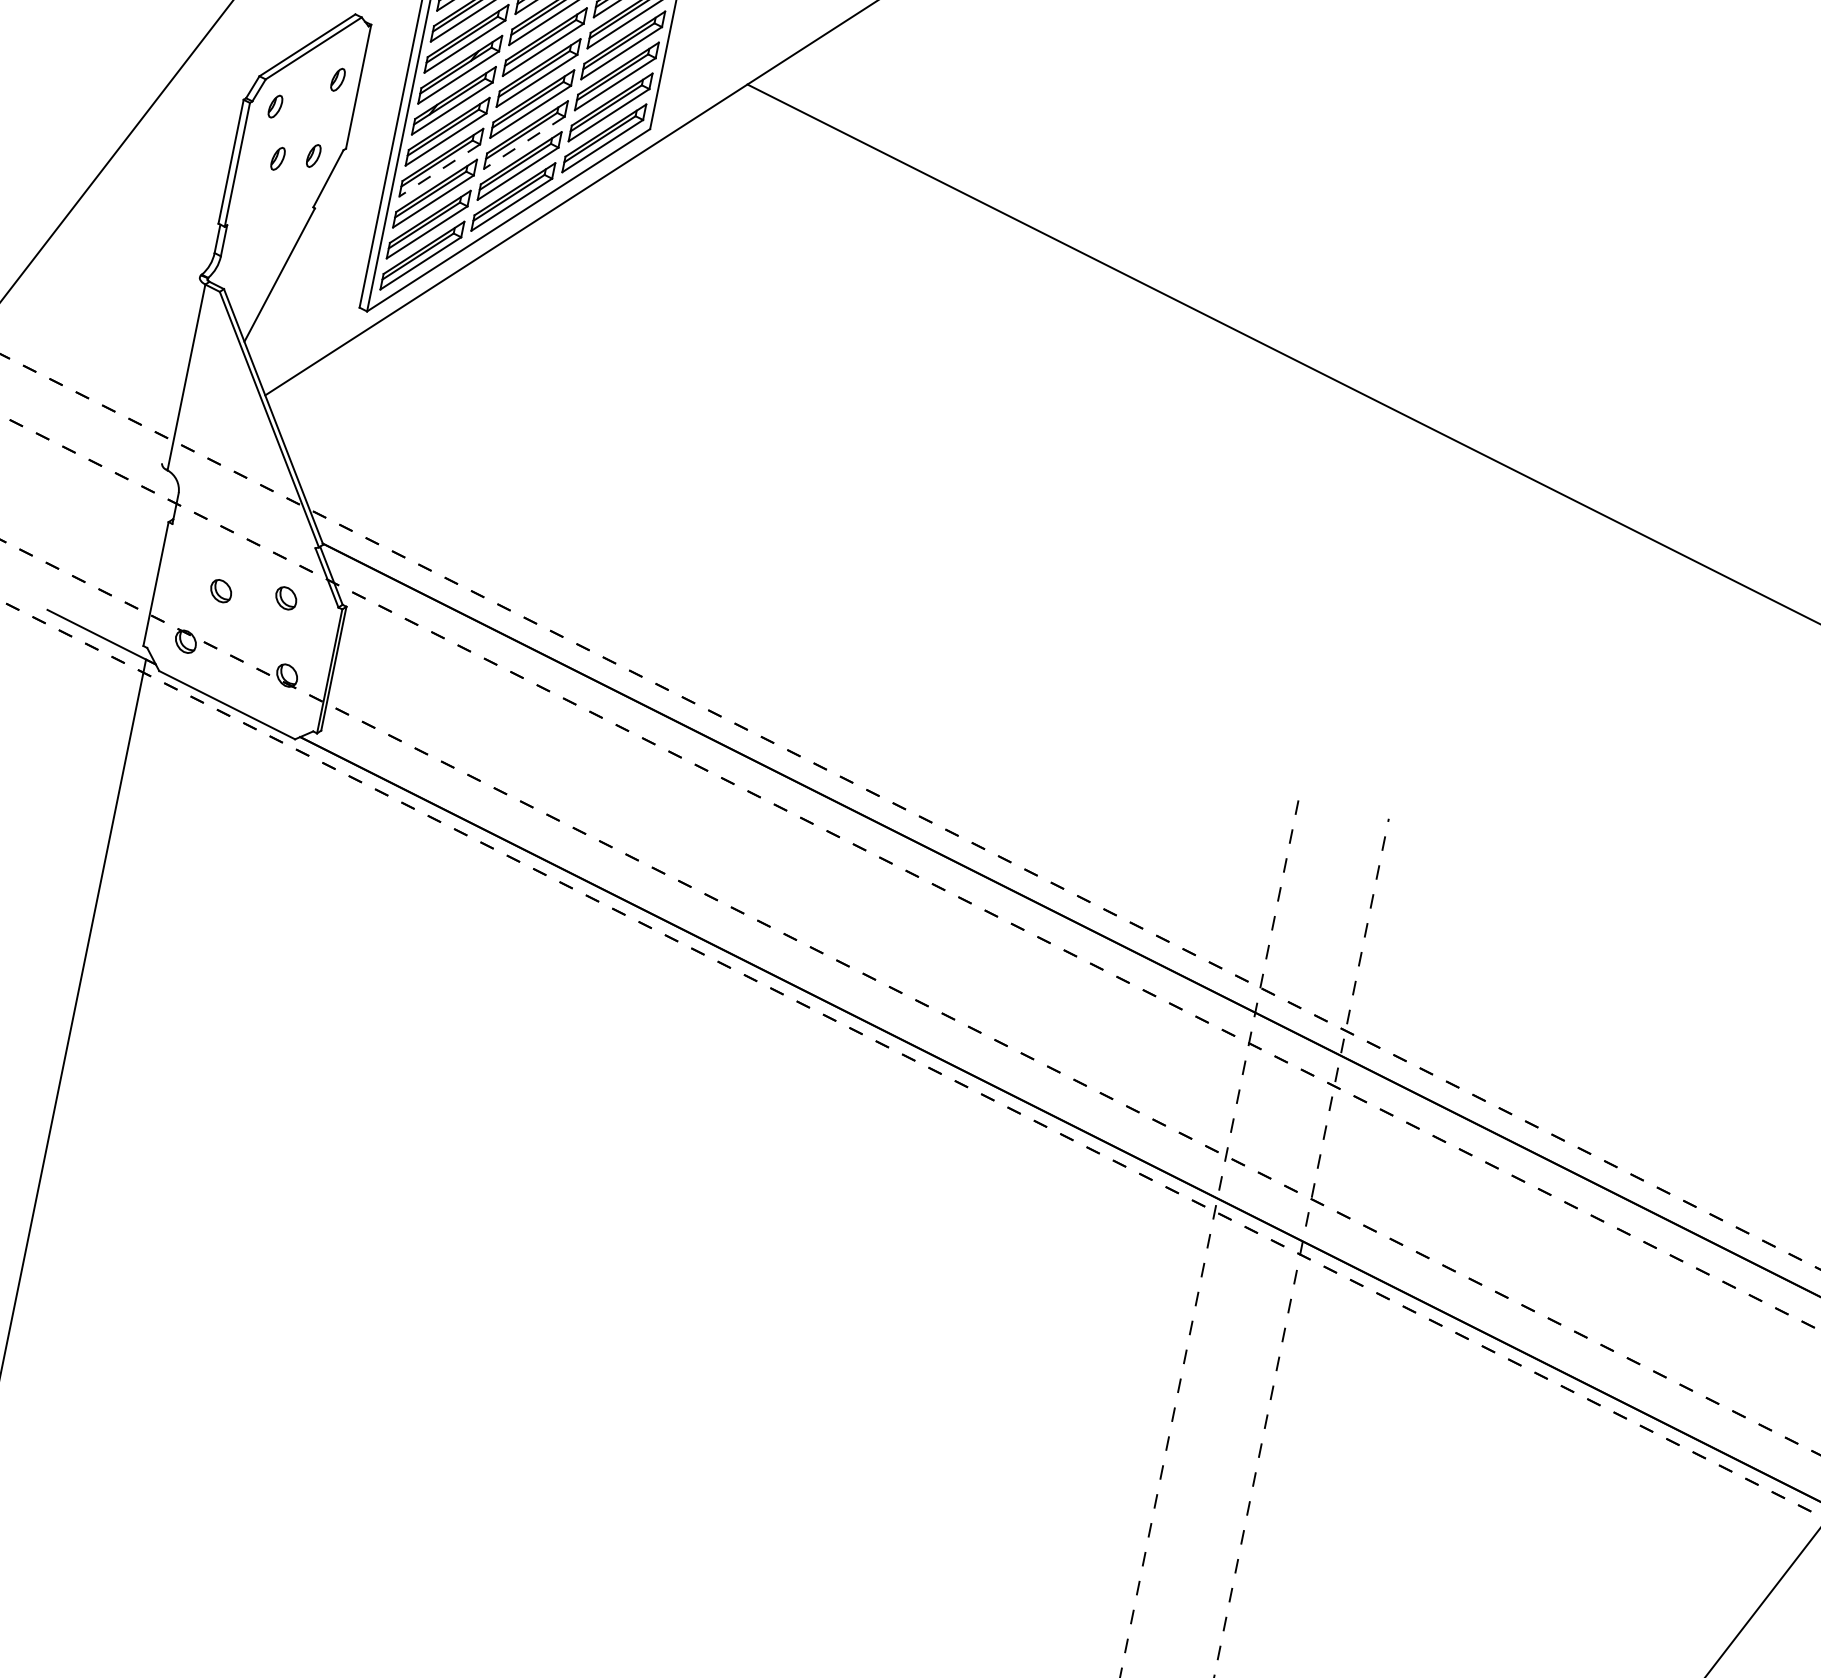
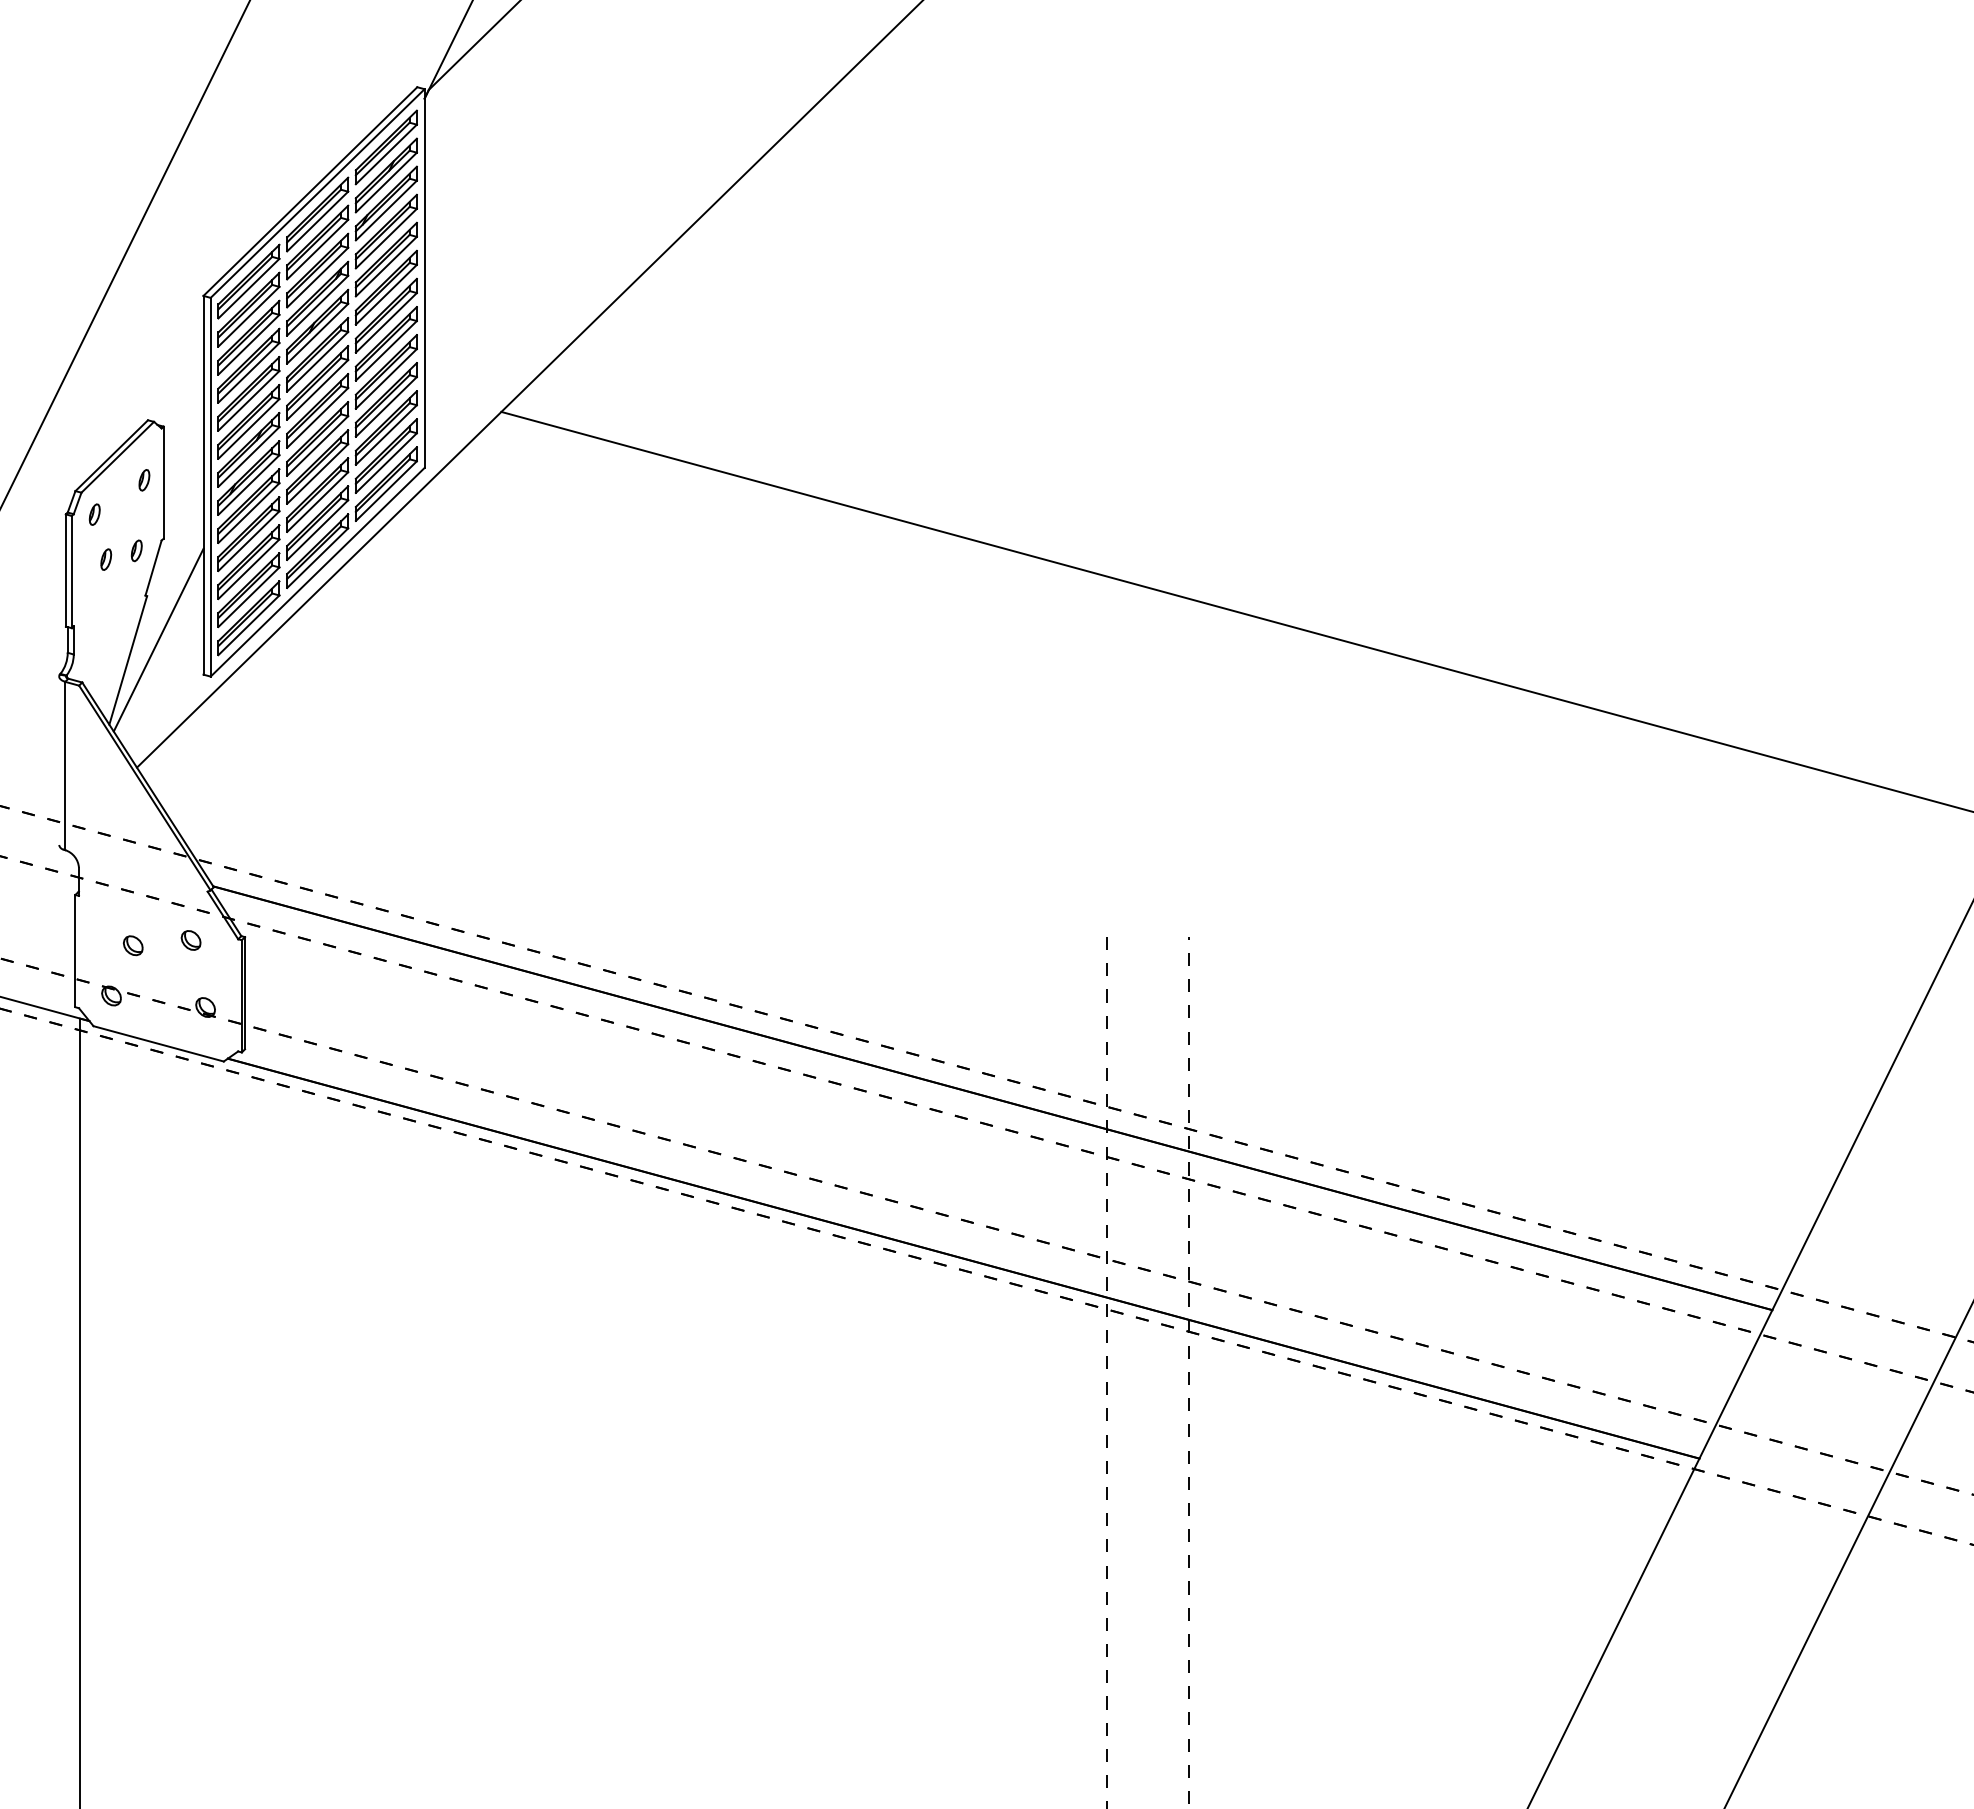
line: (524, 143) -> (317, 502), dashed -> solid
line: (439, 170) -> (248, 541), dashed -> solid
line: (317, 258) -> (158, 639), added

